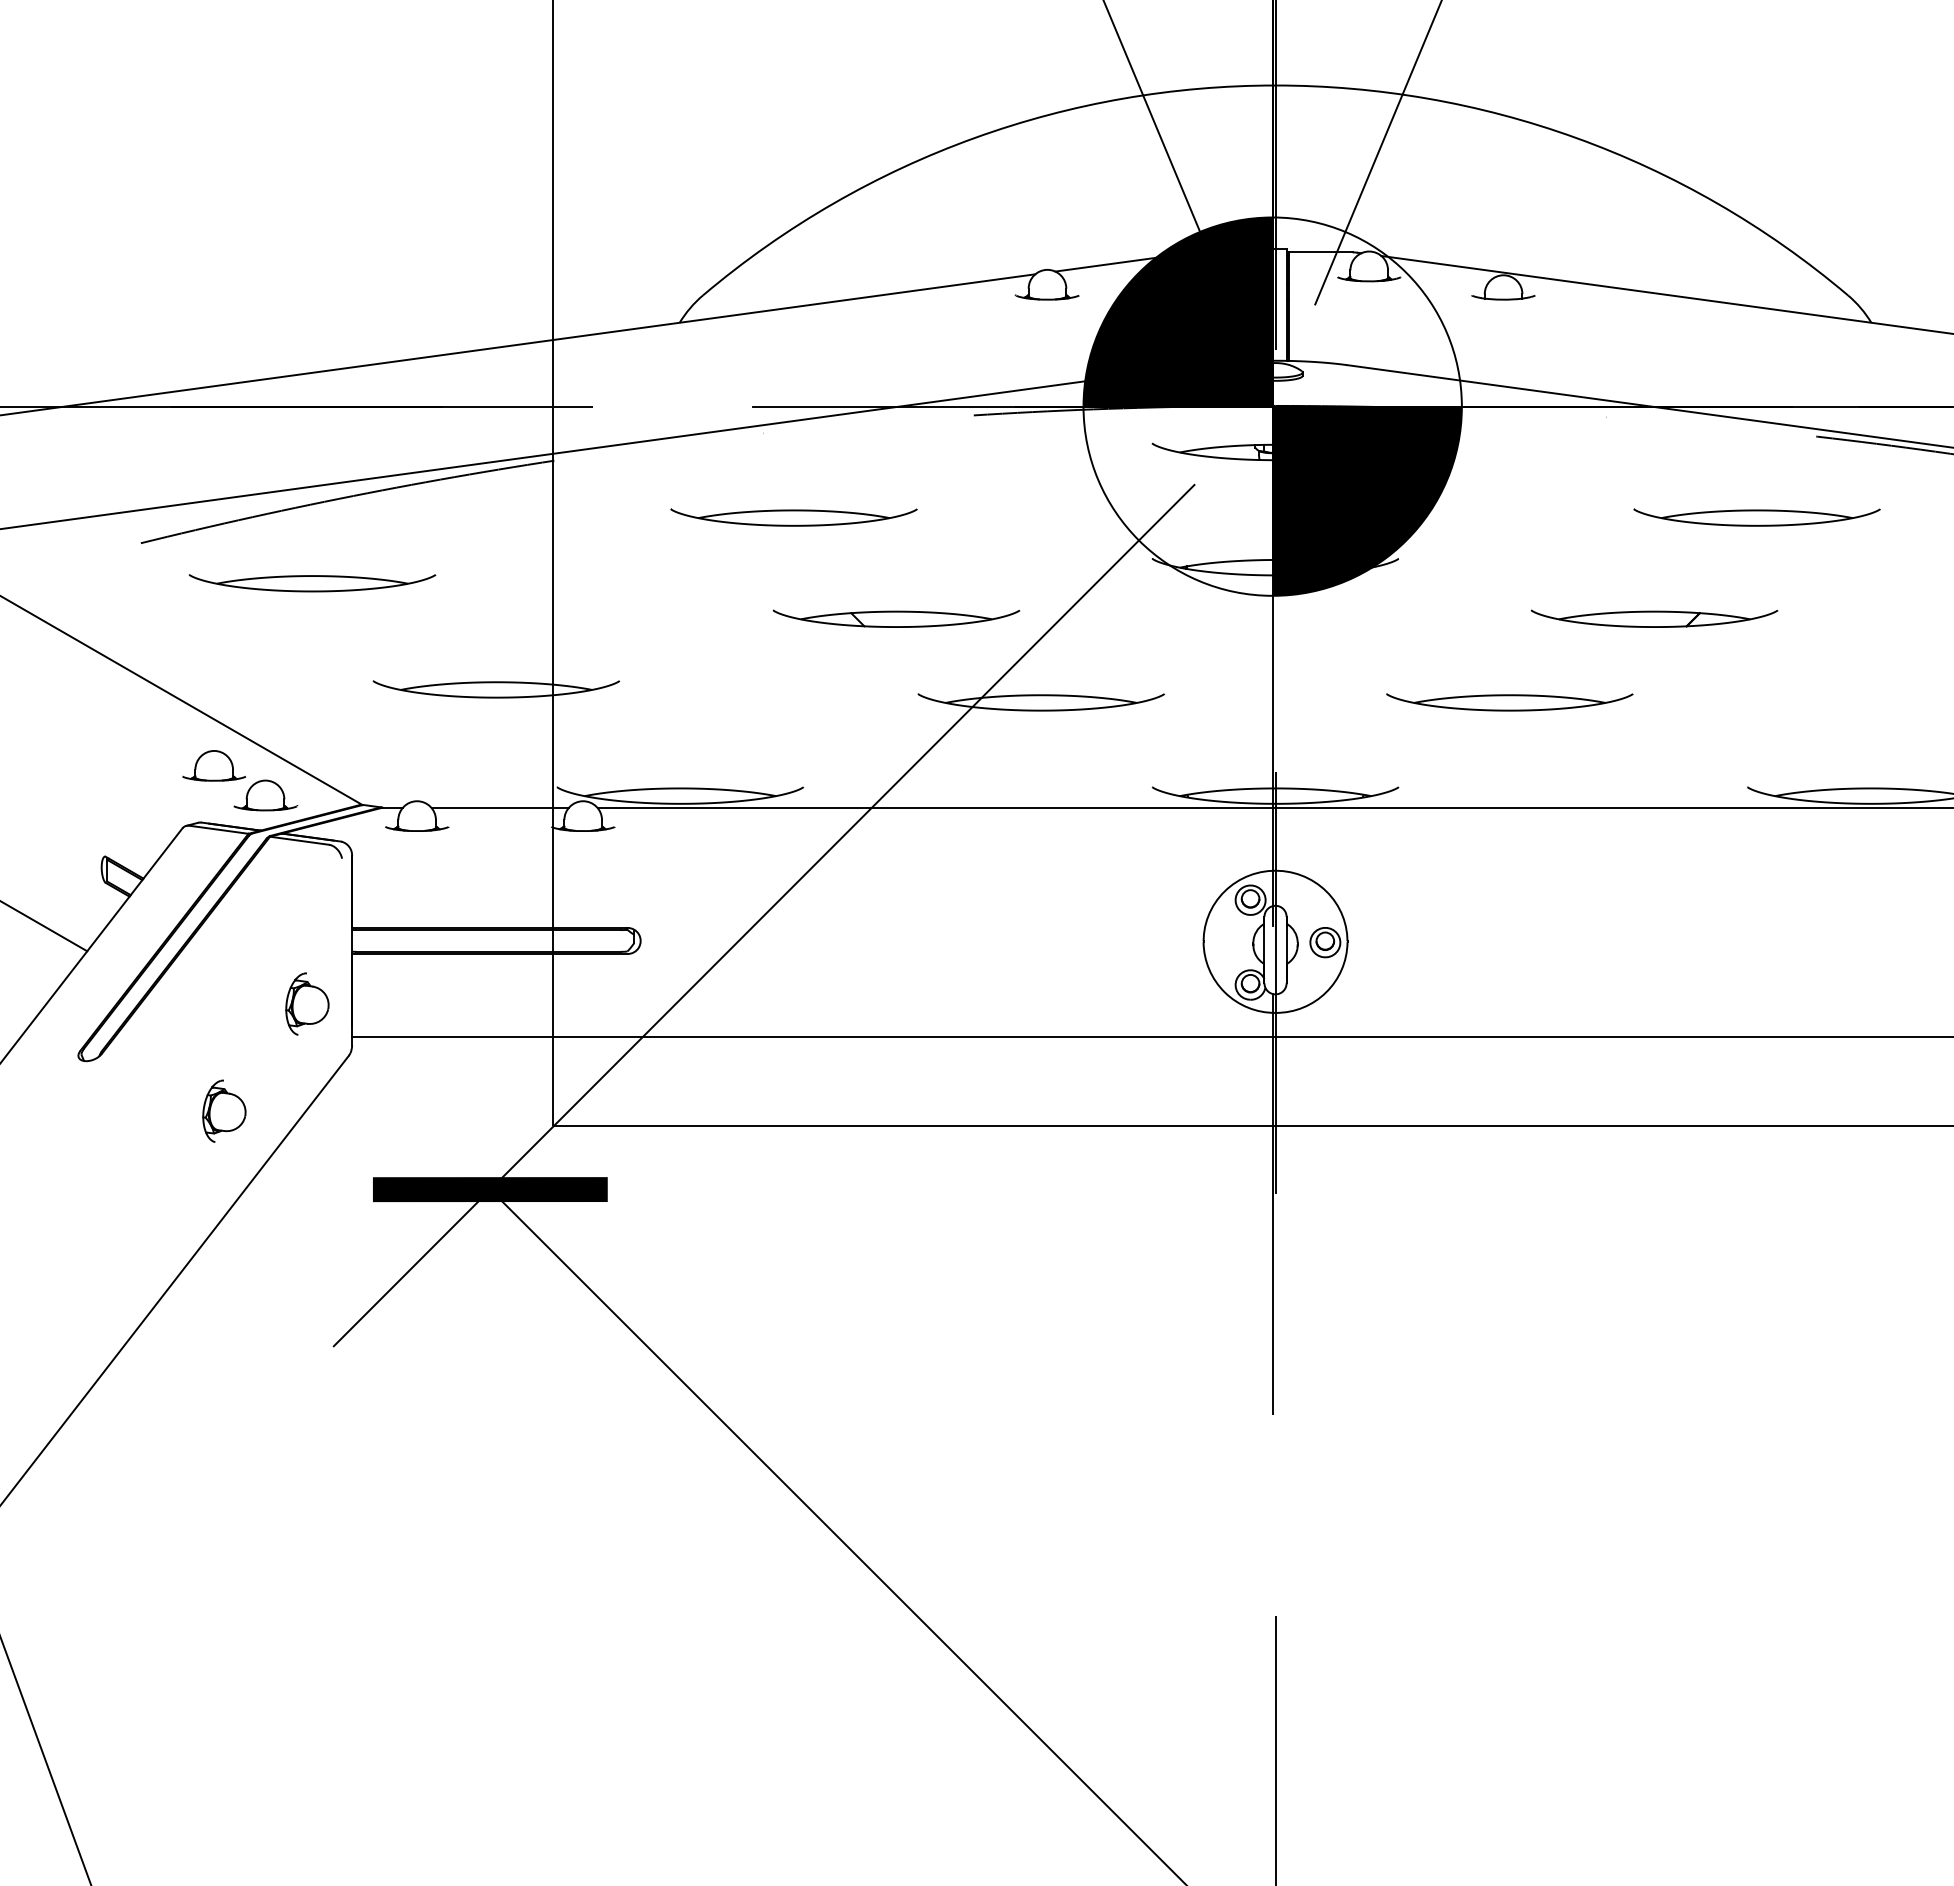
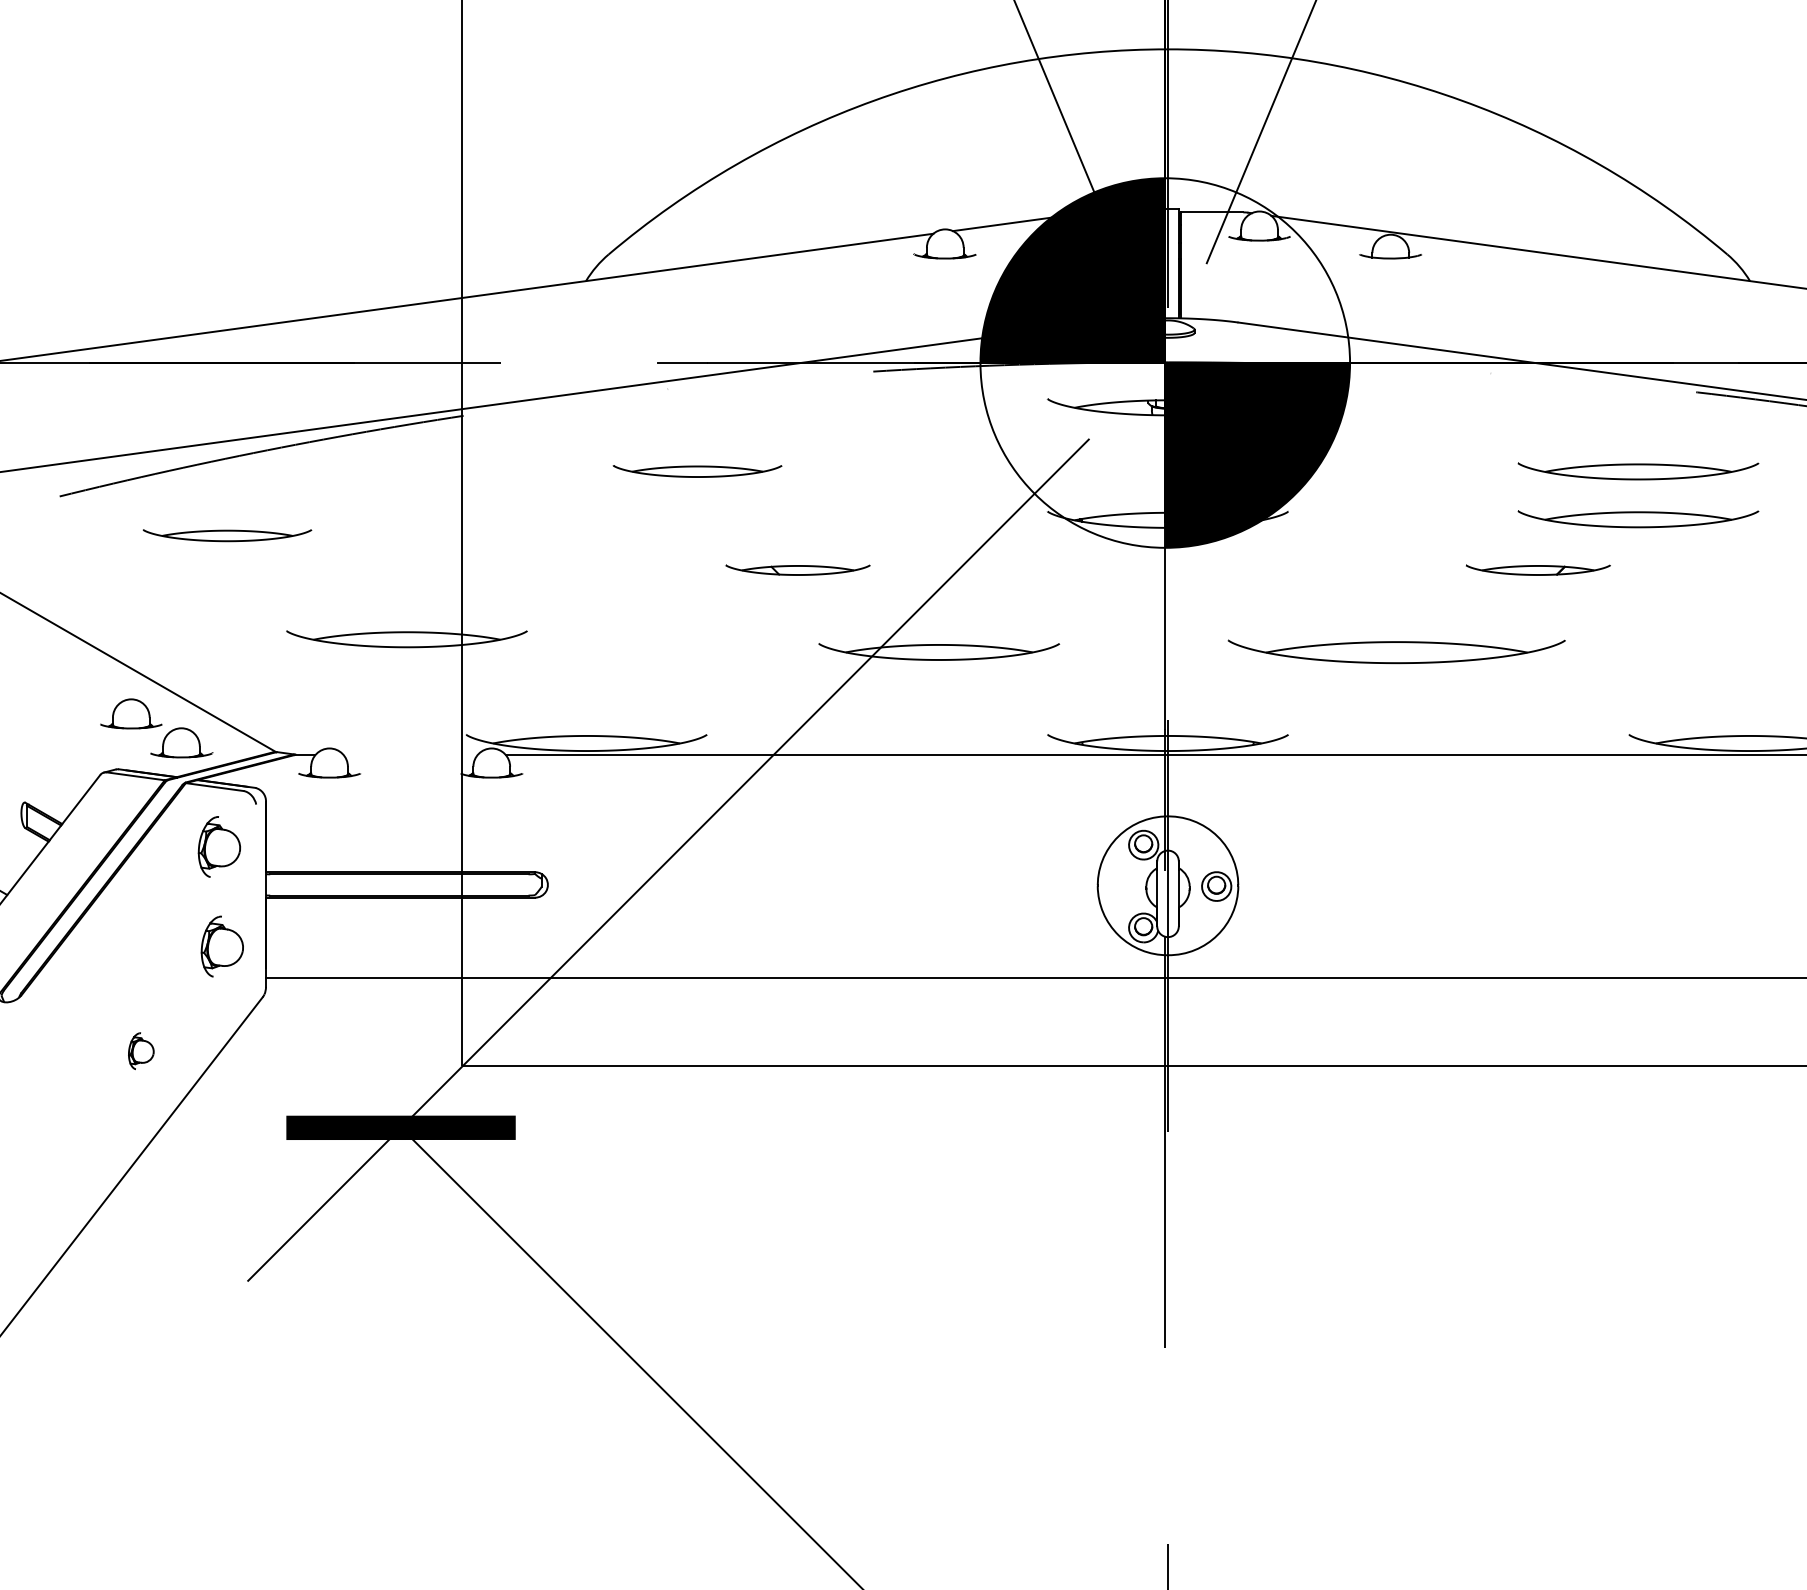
part: (793, 517) -> (697, 471), size x0.7
part: (1756, 566) -> (1637, 519), added
part: (312, 583) -> (227, 535), size x0.7
part: (896, 618) -> (797, 569), size x0.6
part: (1654, 618) -> (1538, 569), size x0.6
part: (1509, 702) -> (1396, 652), size x1.4
line: (499, 807) -> (410, 754), removed
part: (304, 901) -> (219, 846), added
part: (224, 1110) -> (141, 1050), size x0.6

